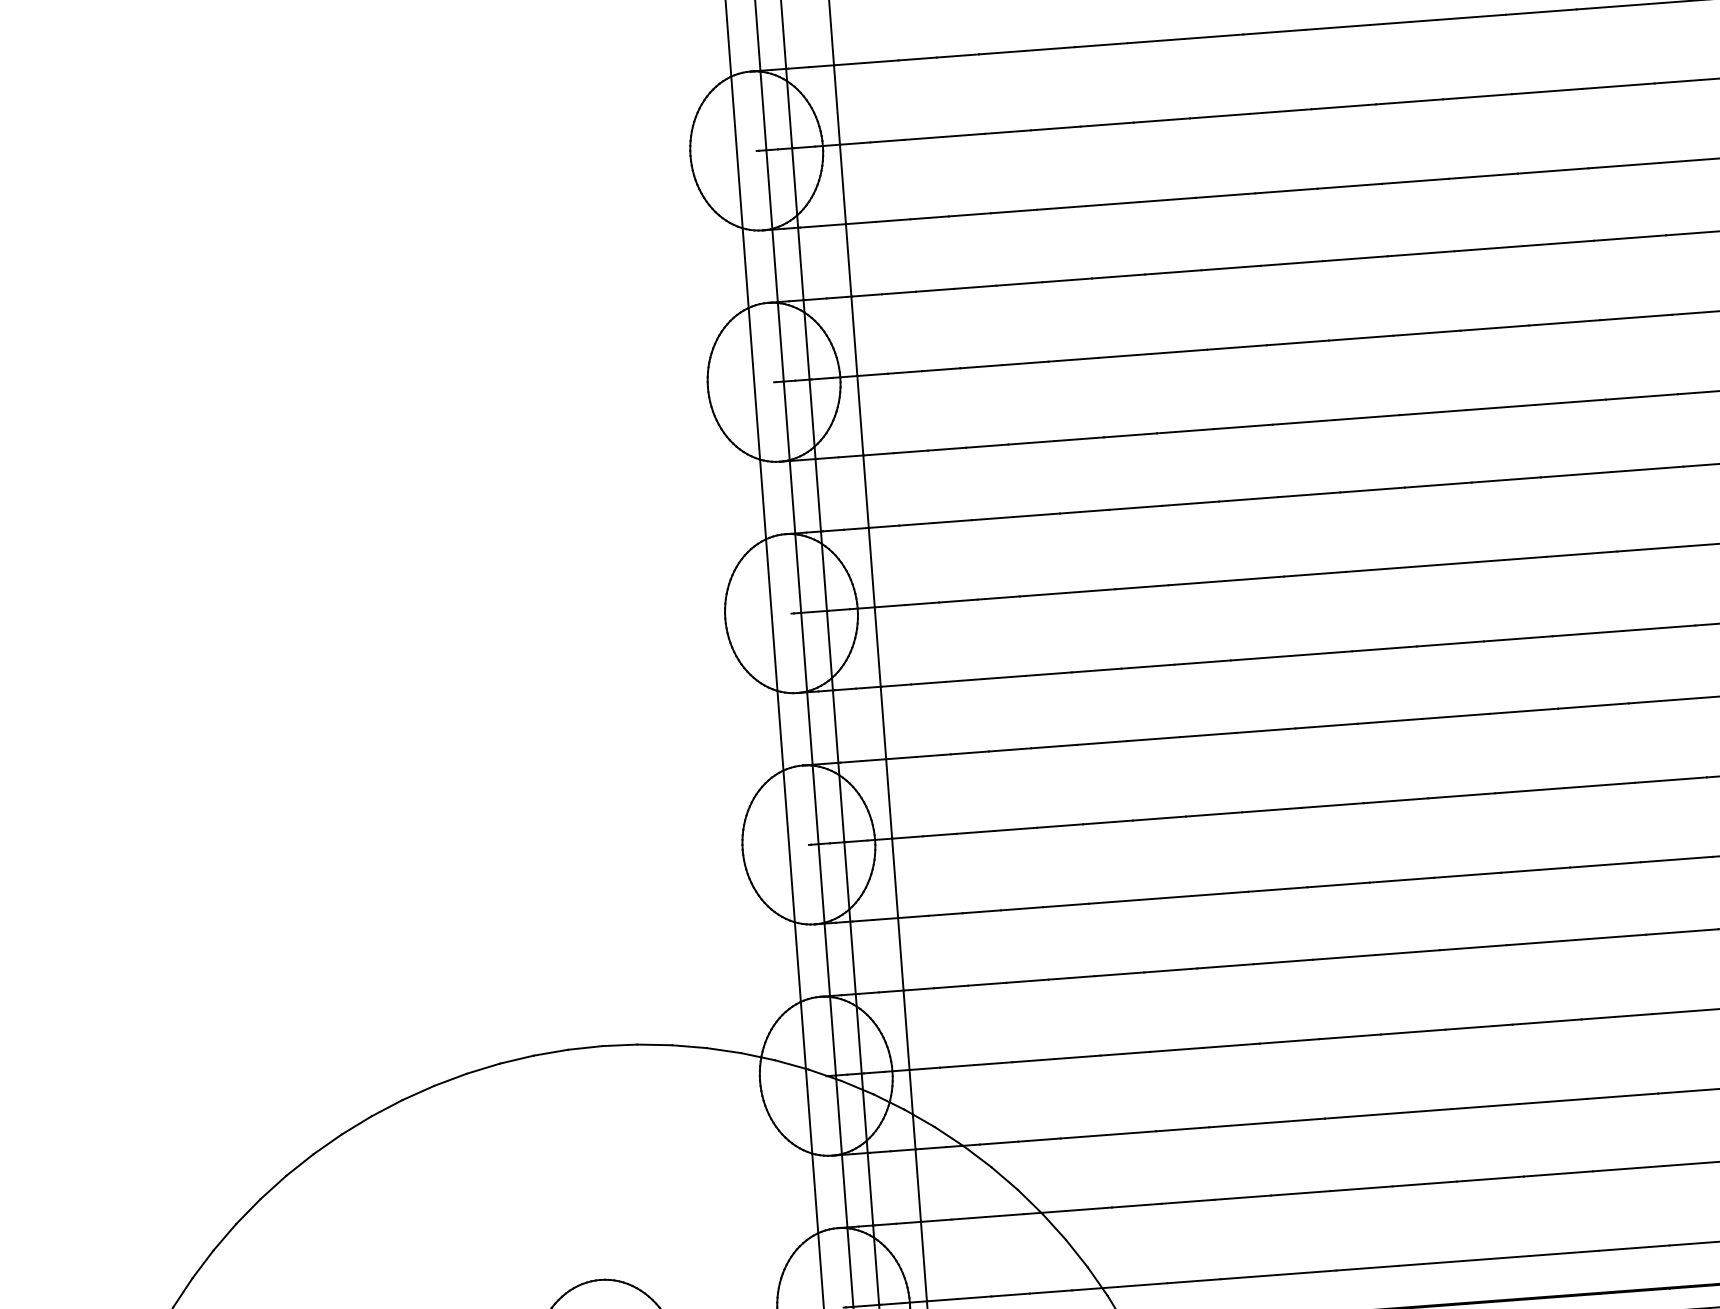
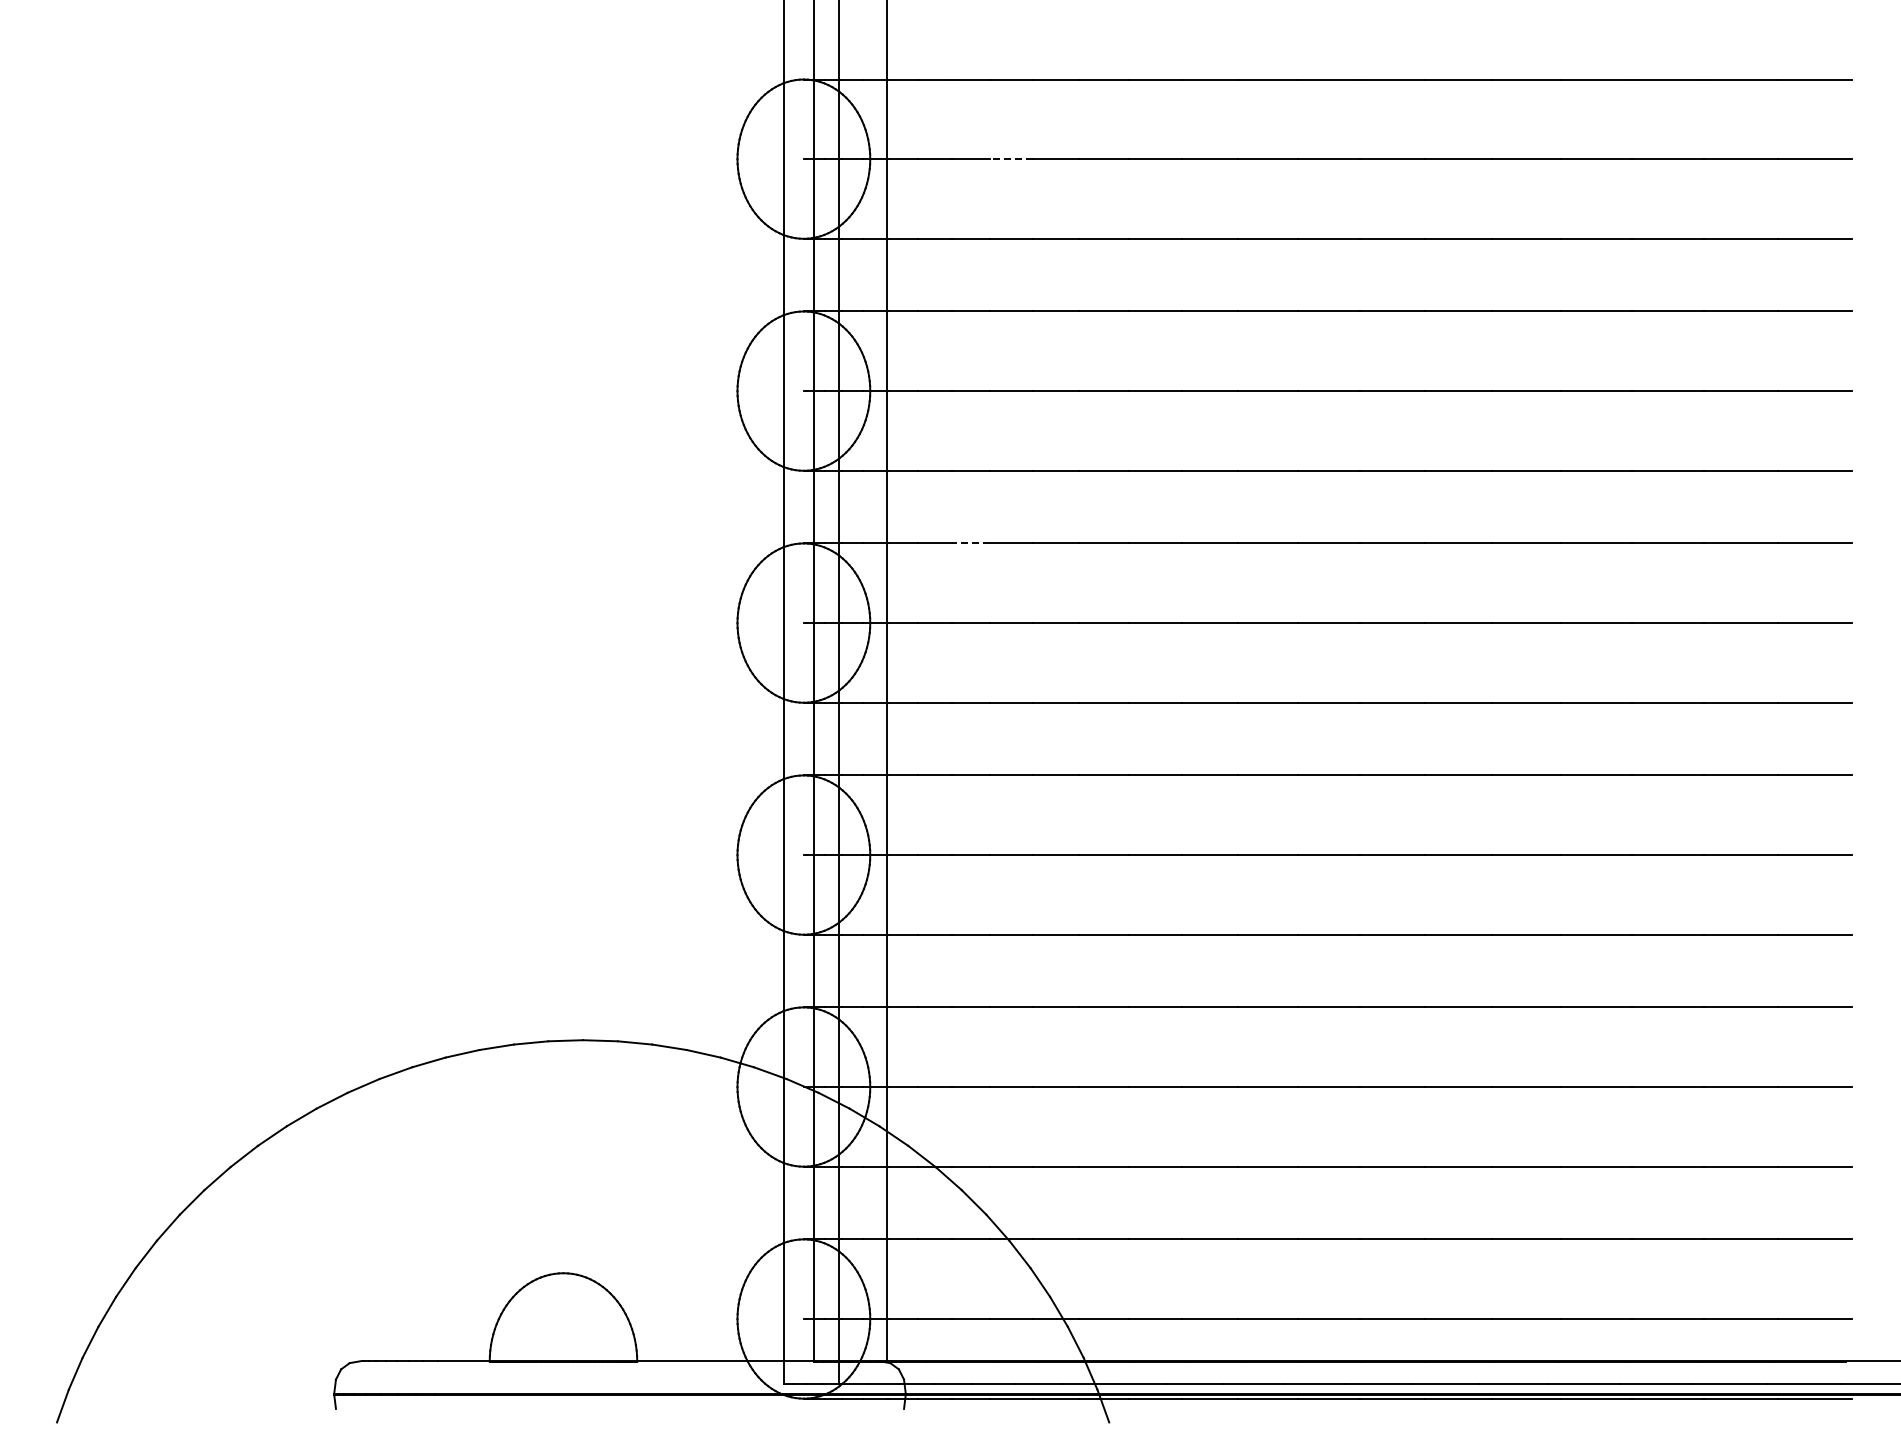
line: (963, 135) -> (1011, 159), solid -> dashed
line: (951, 521) -> (970, 543), solid -> dashed

